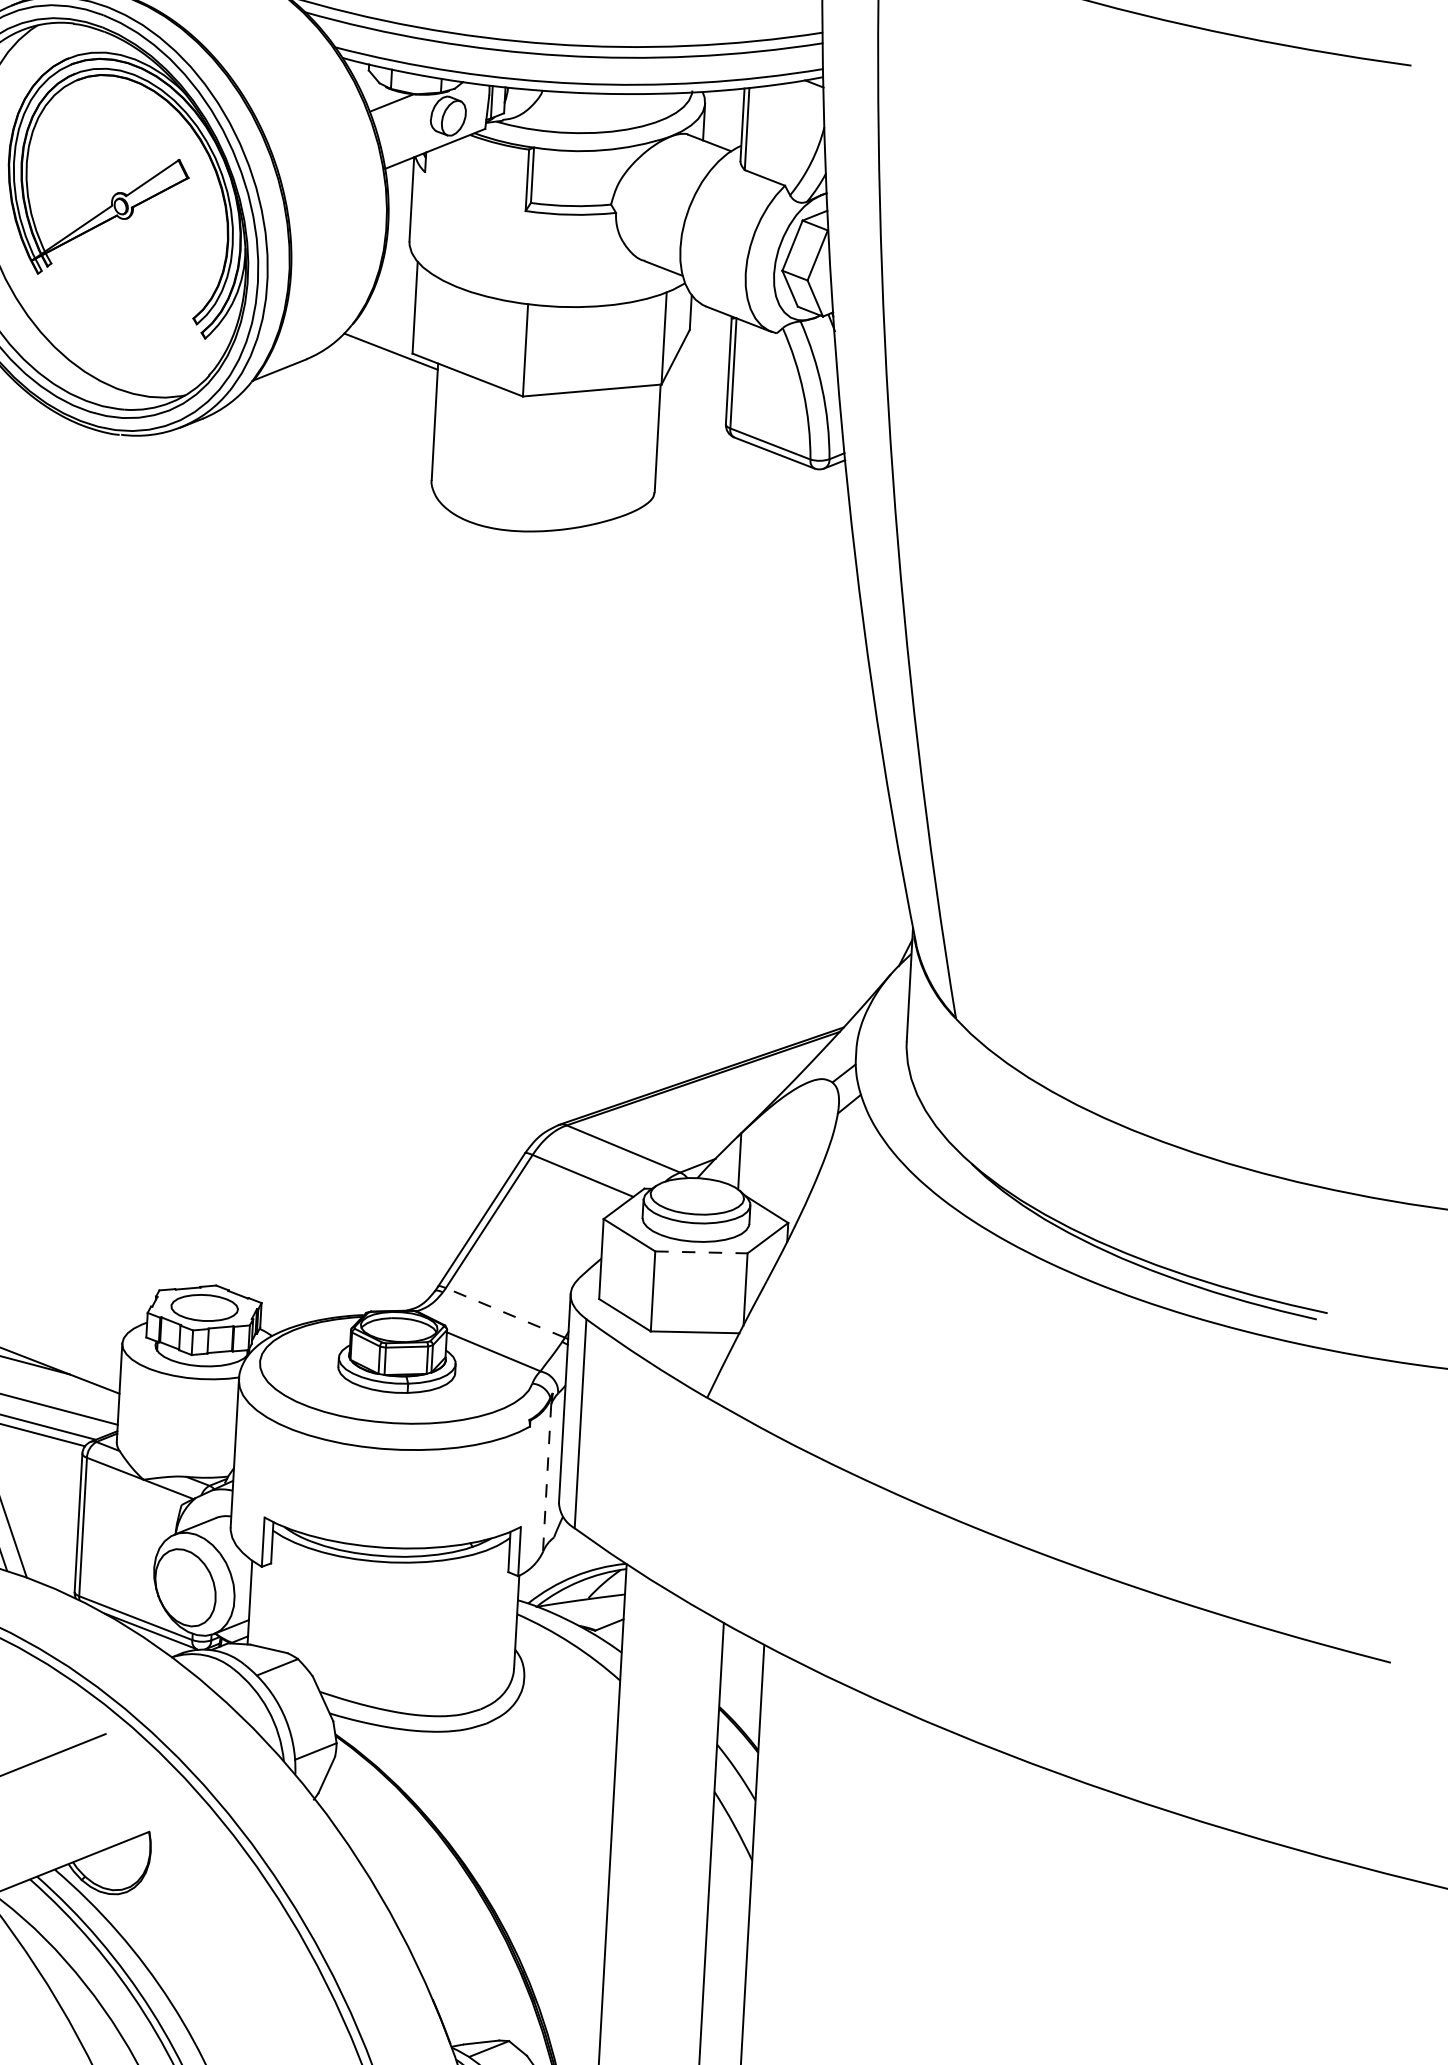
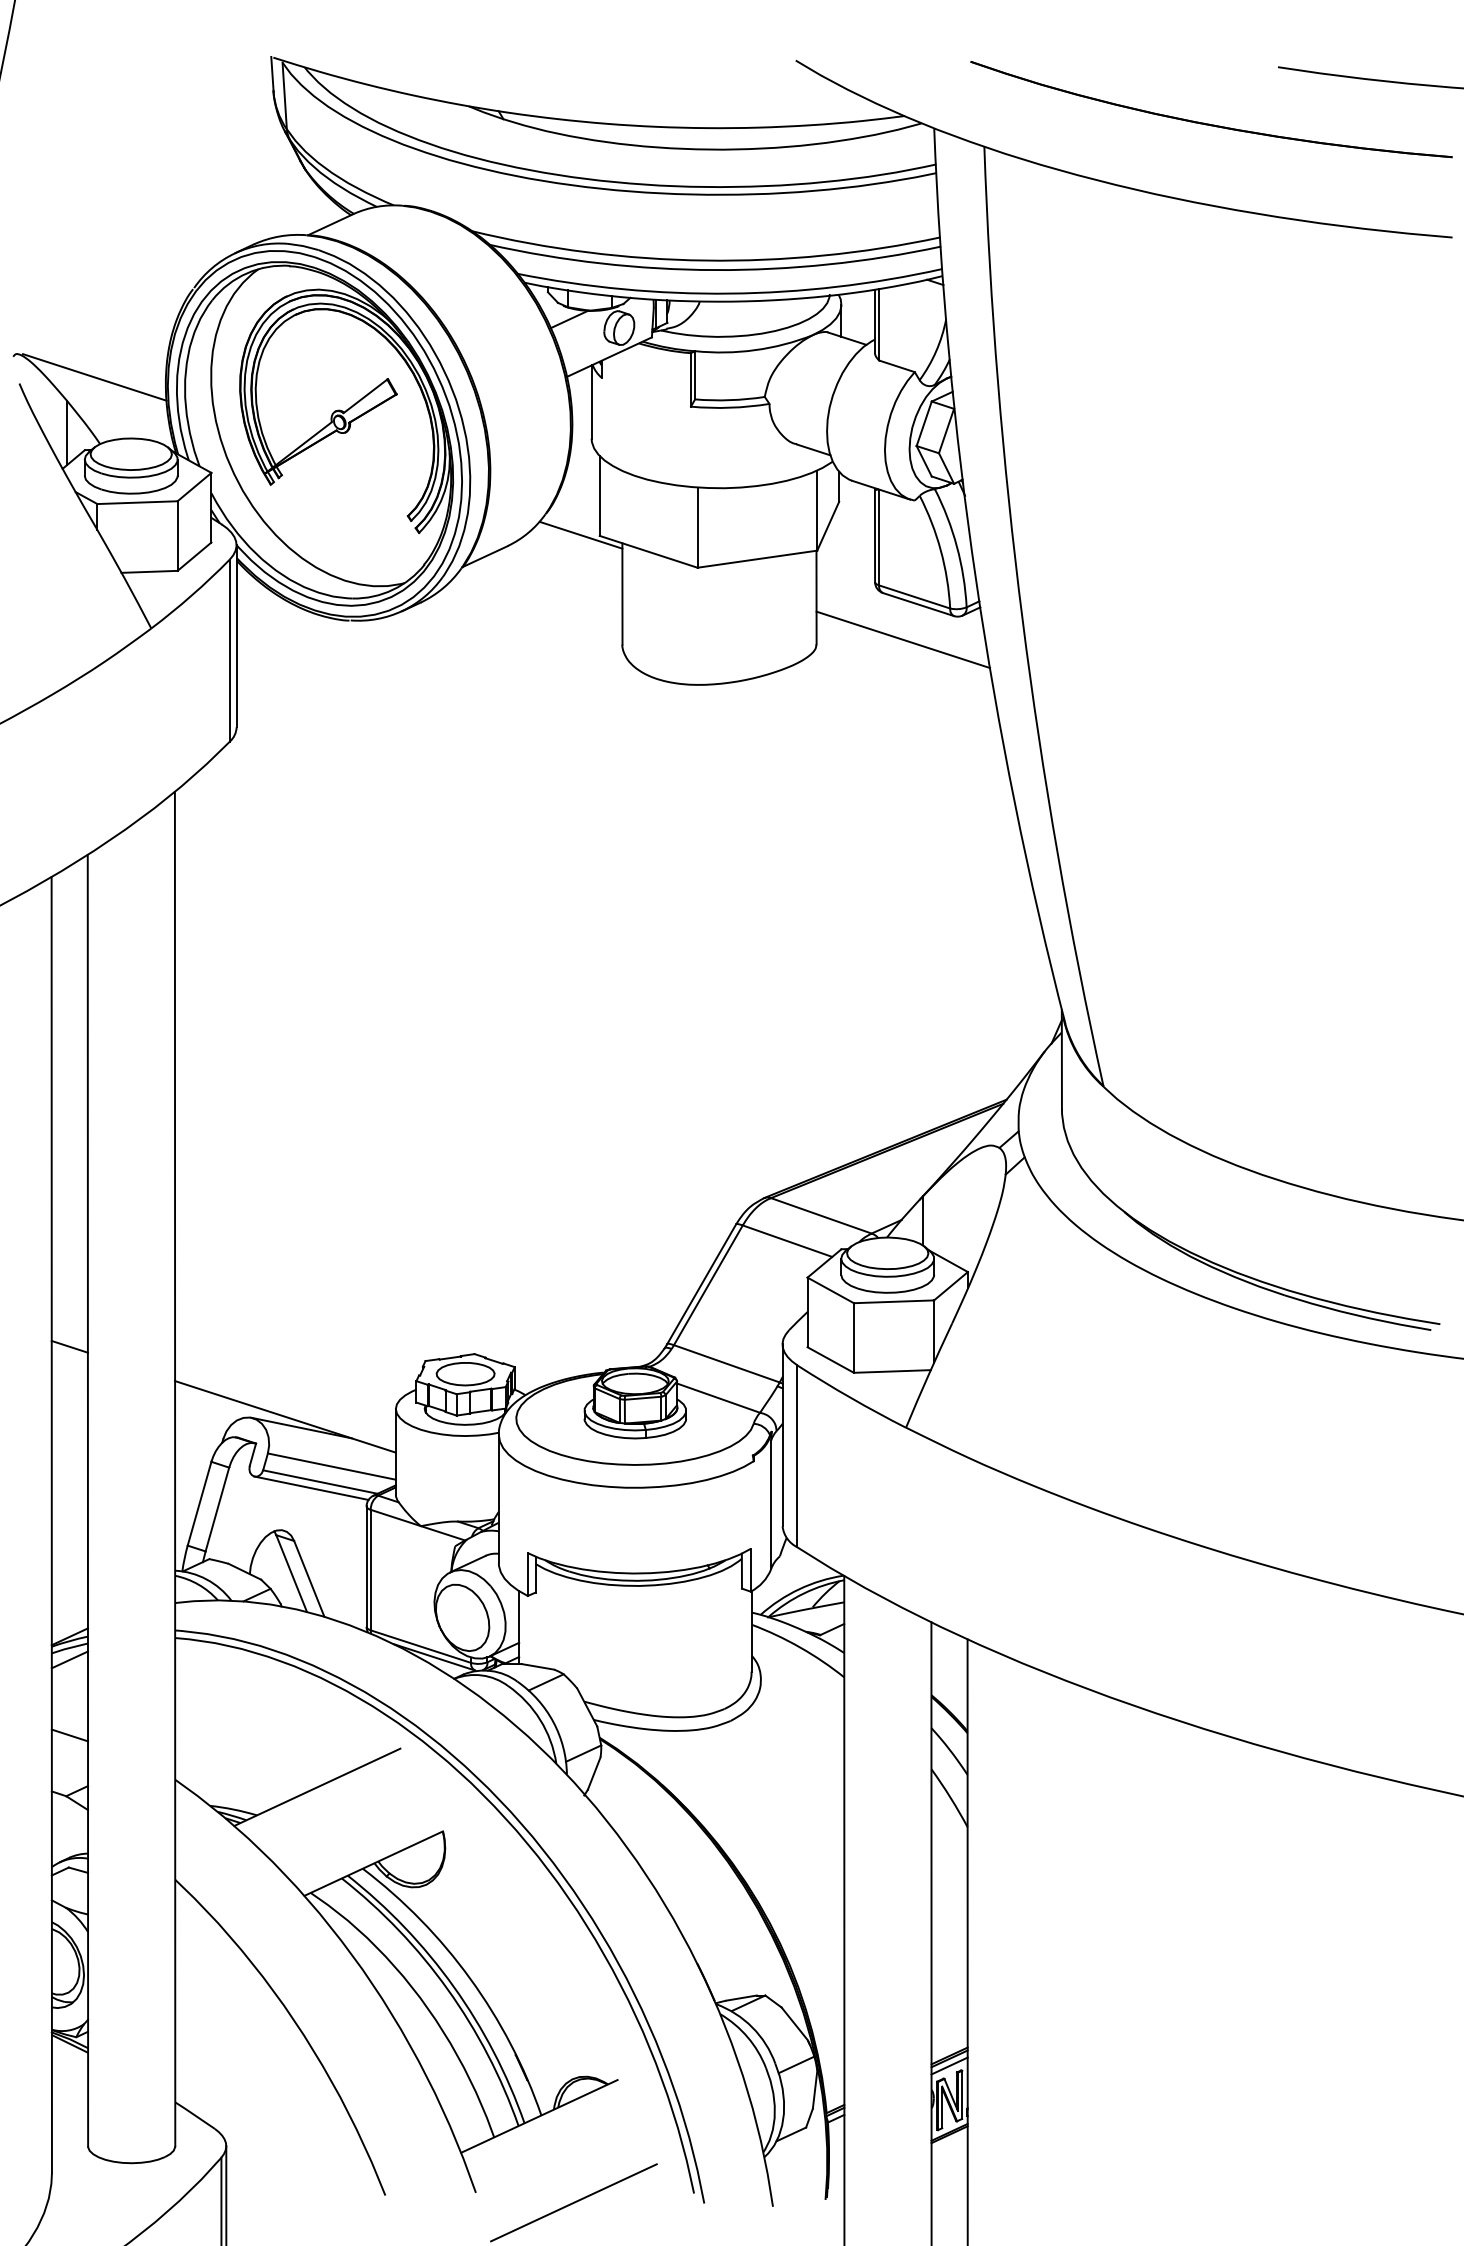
line: (754, 492) -> (903, 639), added
line: (702, 1252) -> (894, 1301), dashed -> solid
line: (505, 1312) -> (726, 1363), dashed -> solid
line: (547, 1478) -> (771, 1505), dashed -> solid

